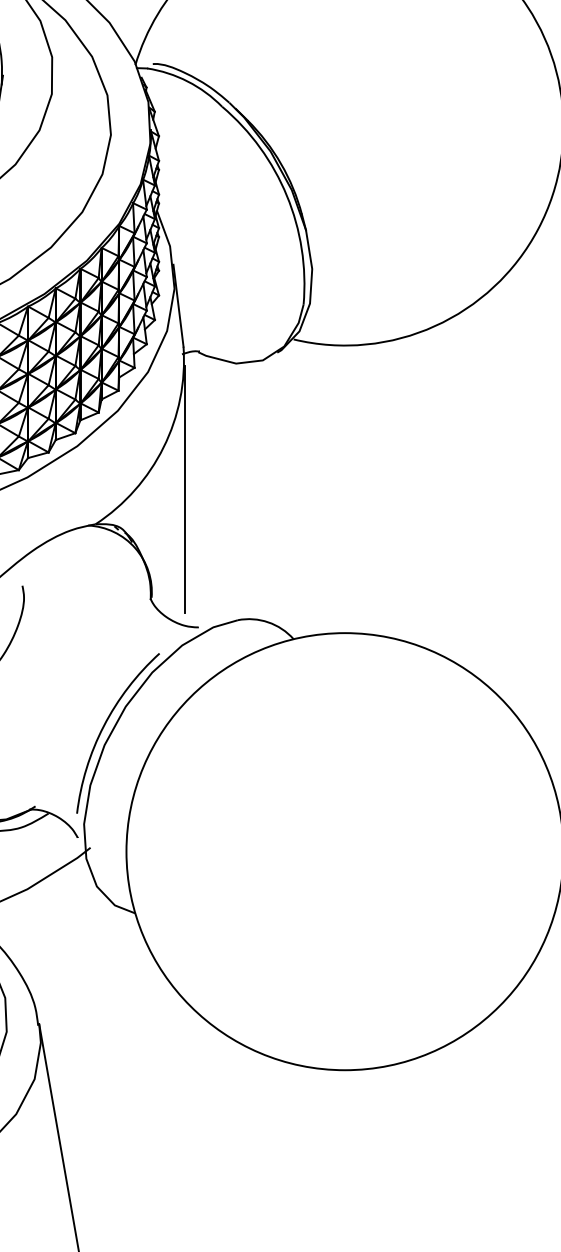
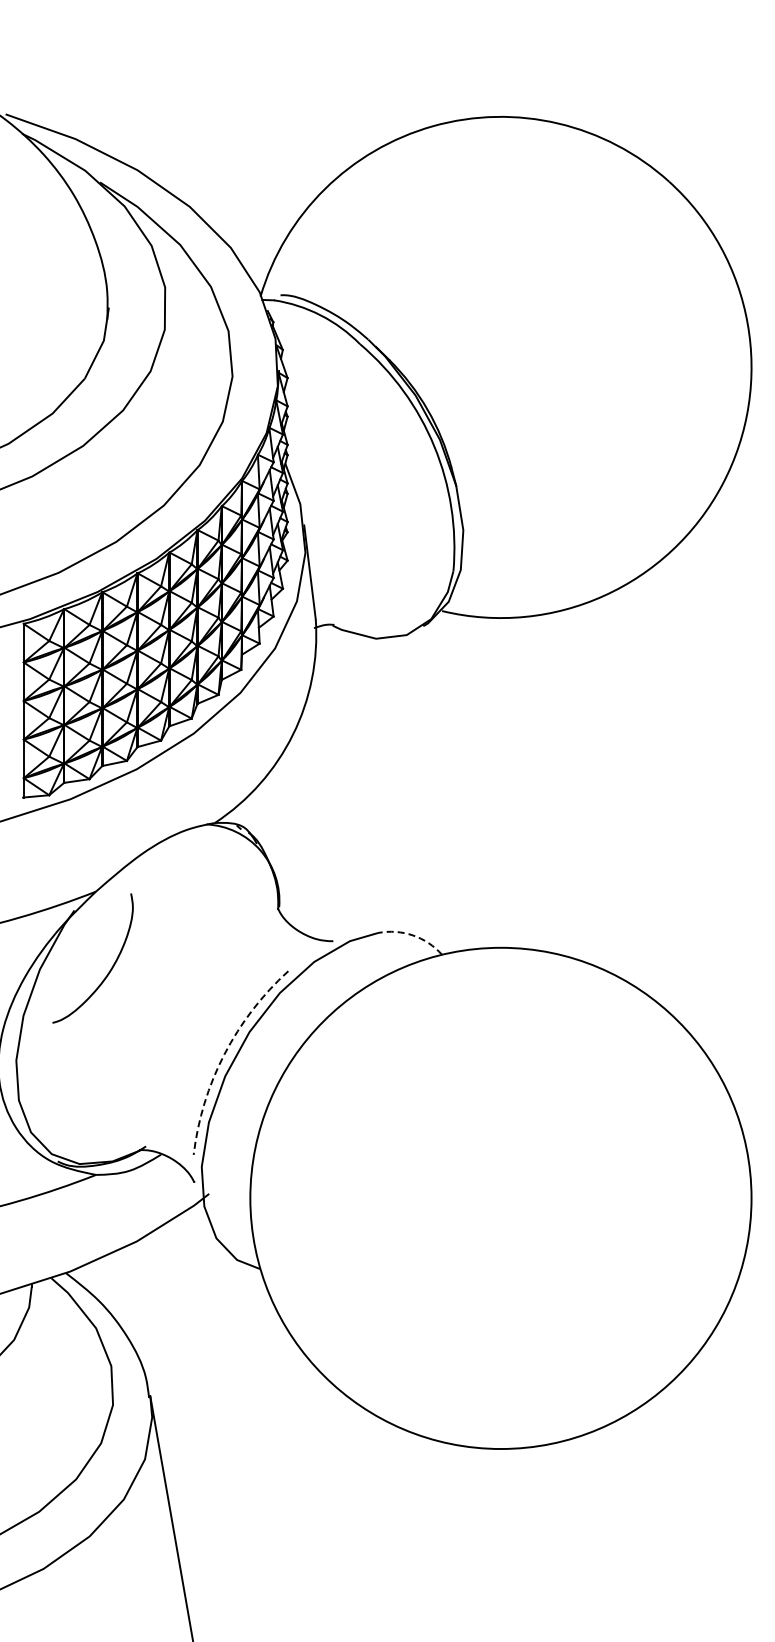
line: (185, 488) -> (317, 782), removed
arc: (267, 622) -> (412, 935), solid -> dashed
arc: (103, 726) -> (224, 1054), solid -> dashed

